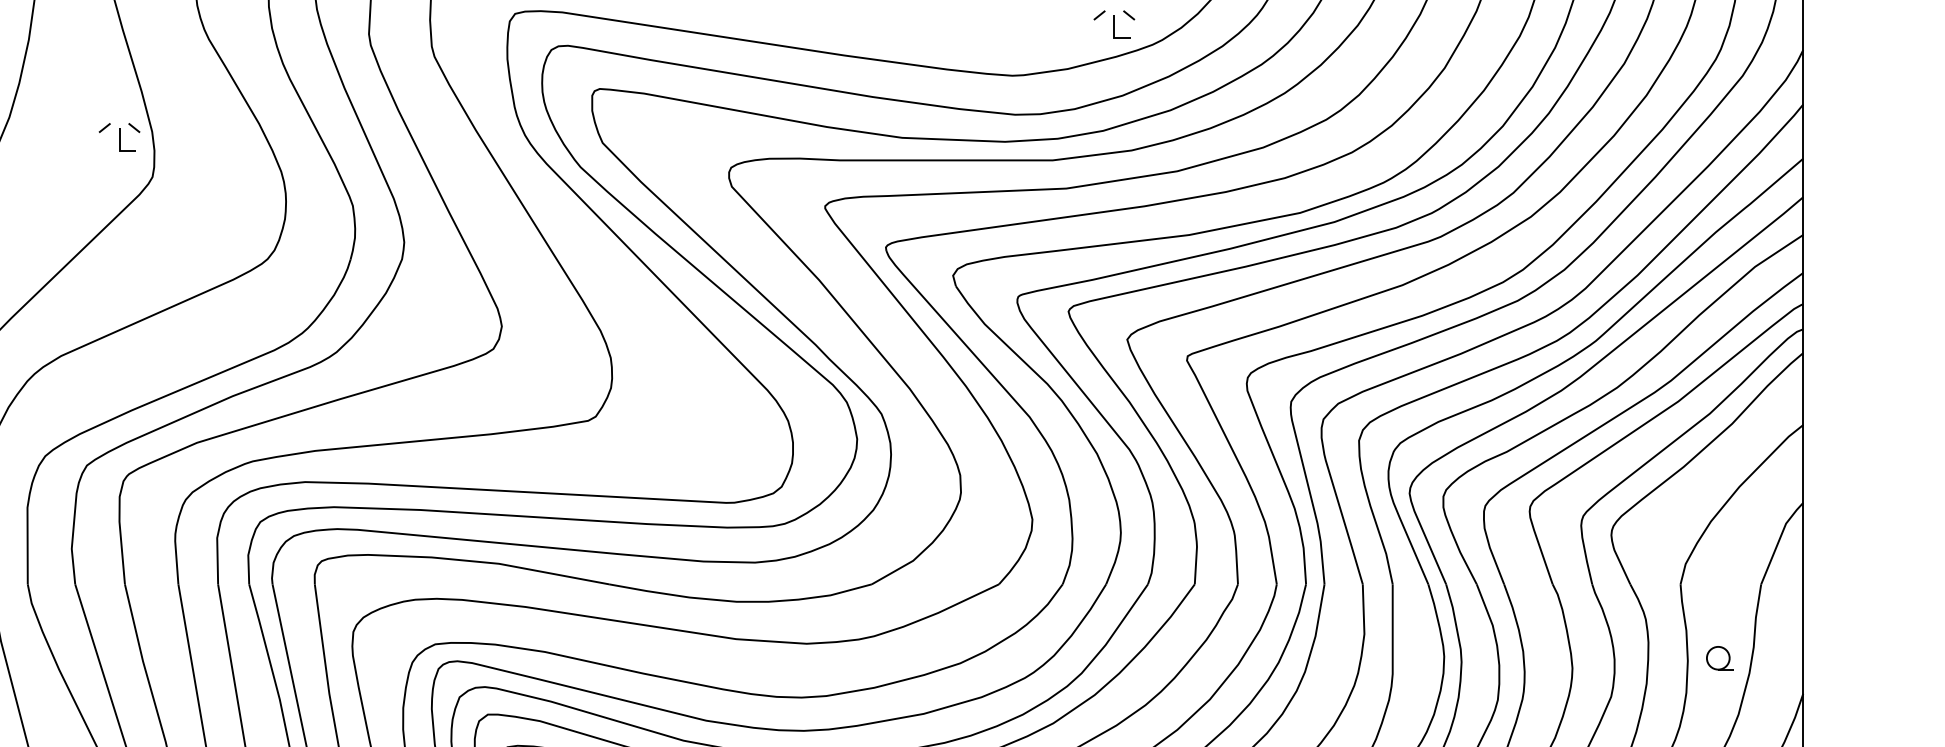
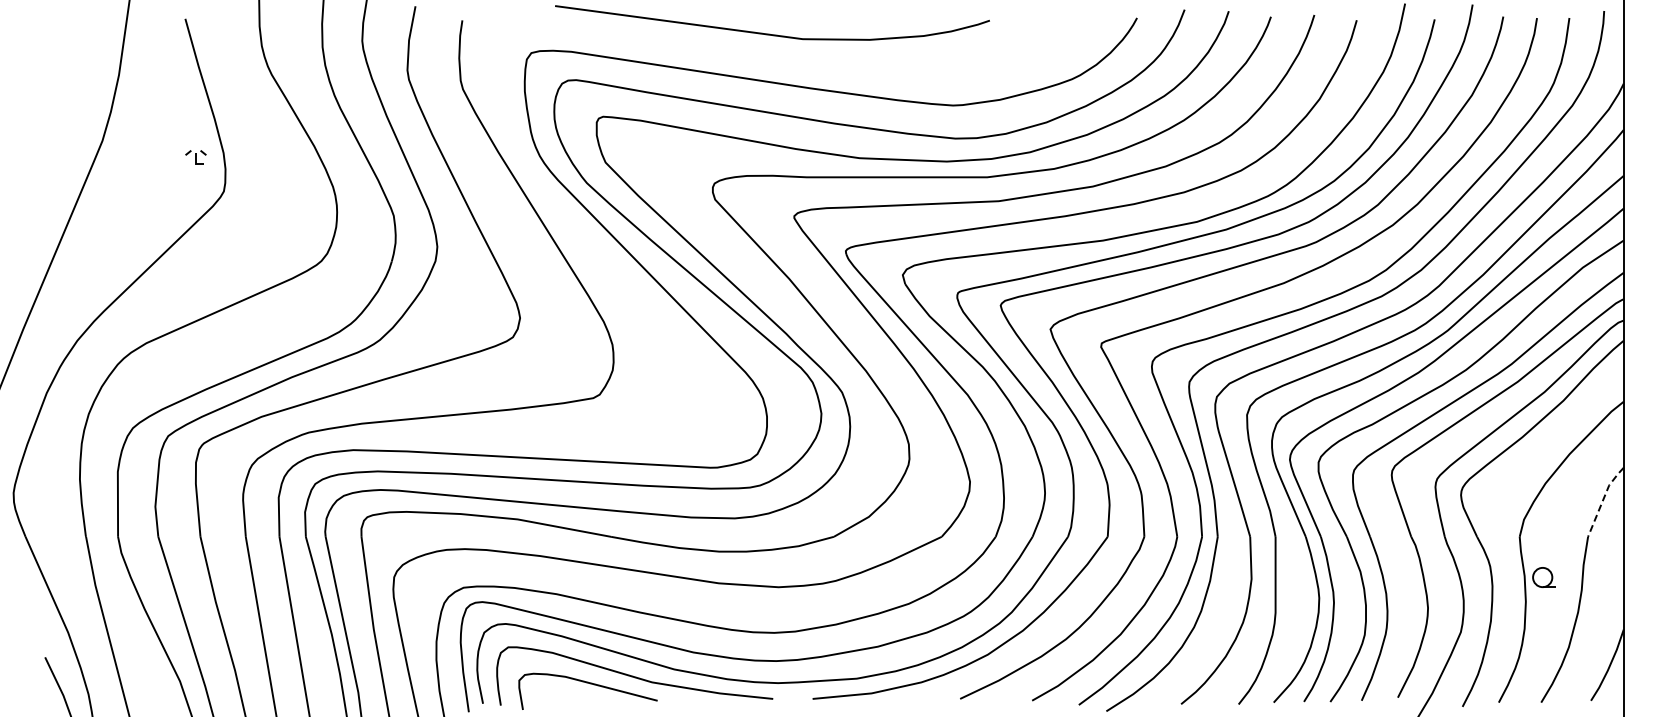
part: (1114, 24) -> (1039, 62), removed
part: (119, 137) -> (195, 157), size x0.6
line: (1779, 540) -> (1603, 499), solid -> dashed
part: (1719, 658) -> (1543, 577), moved

